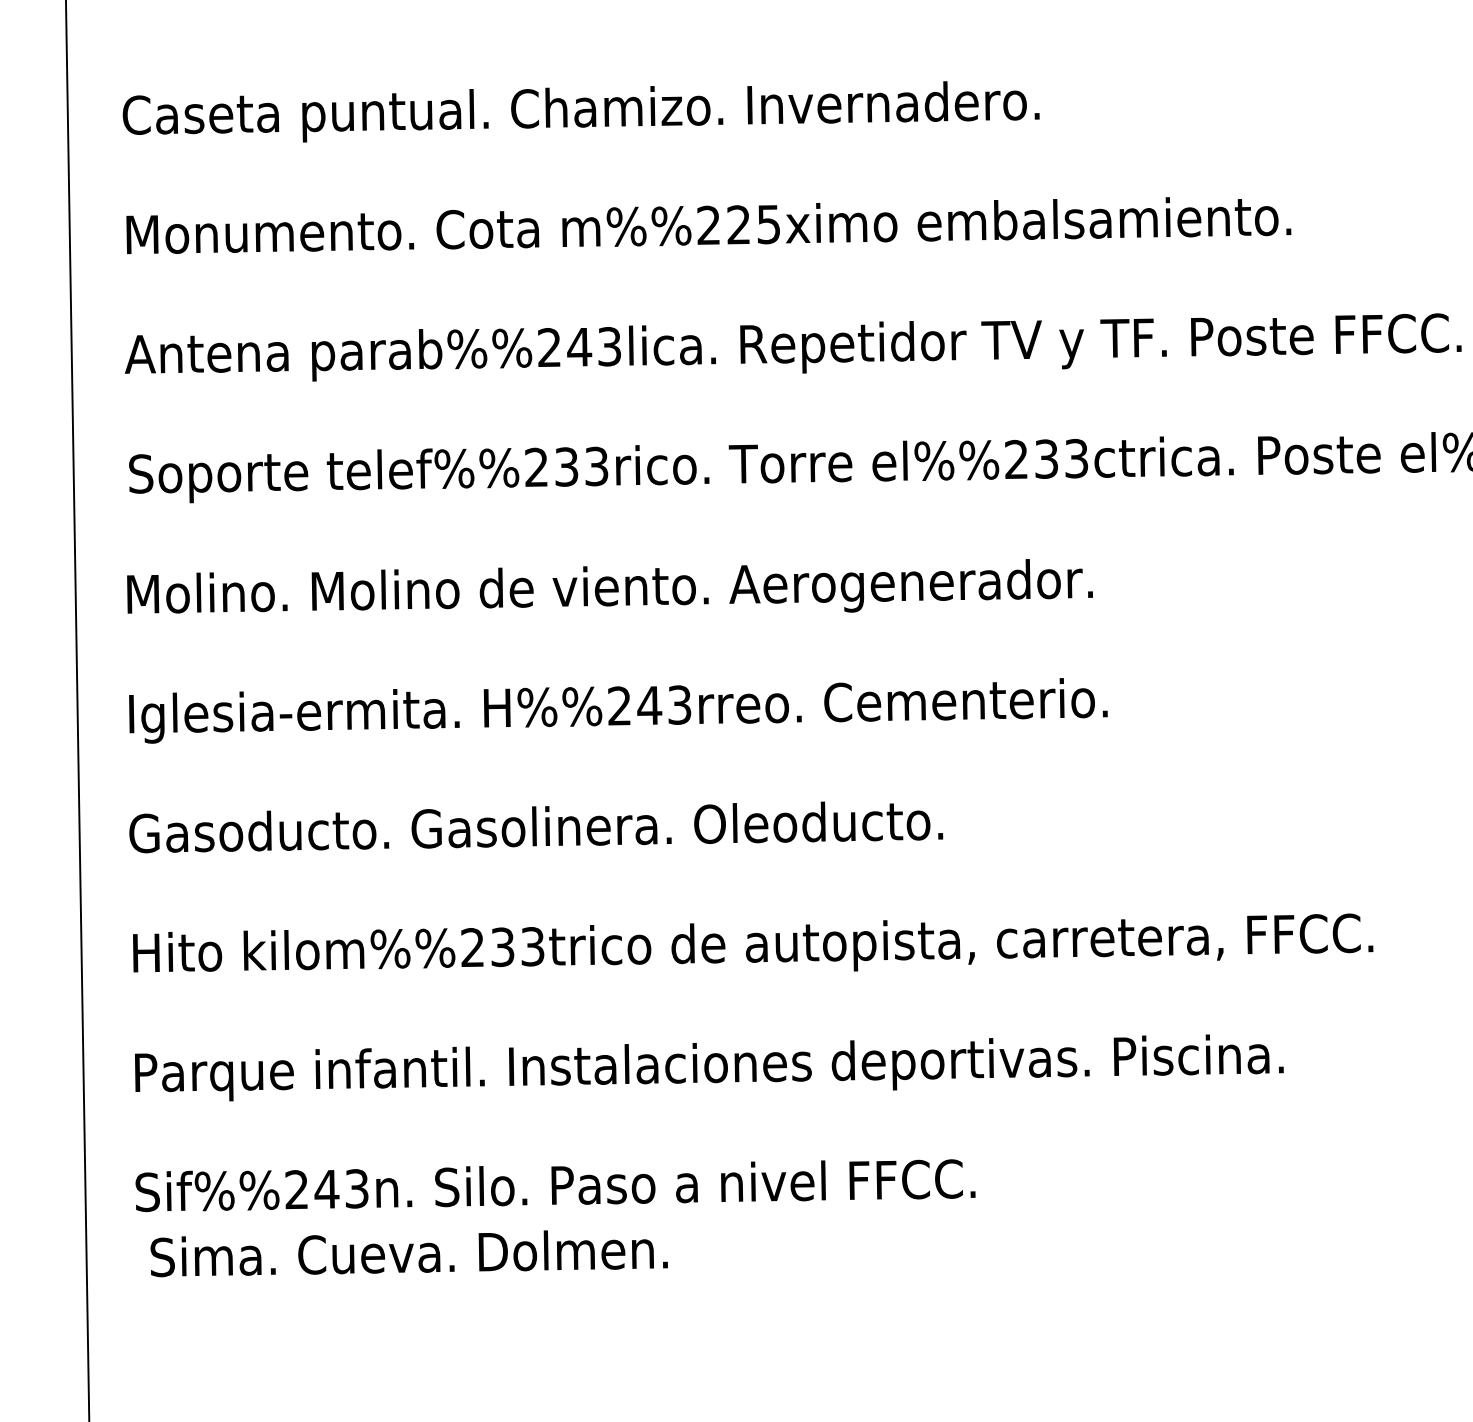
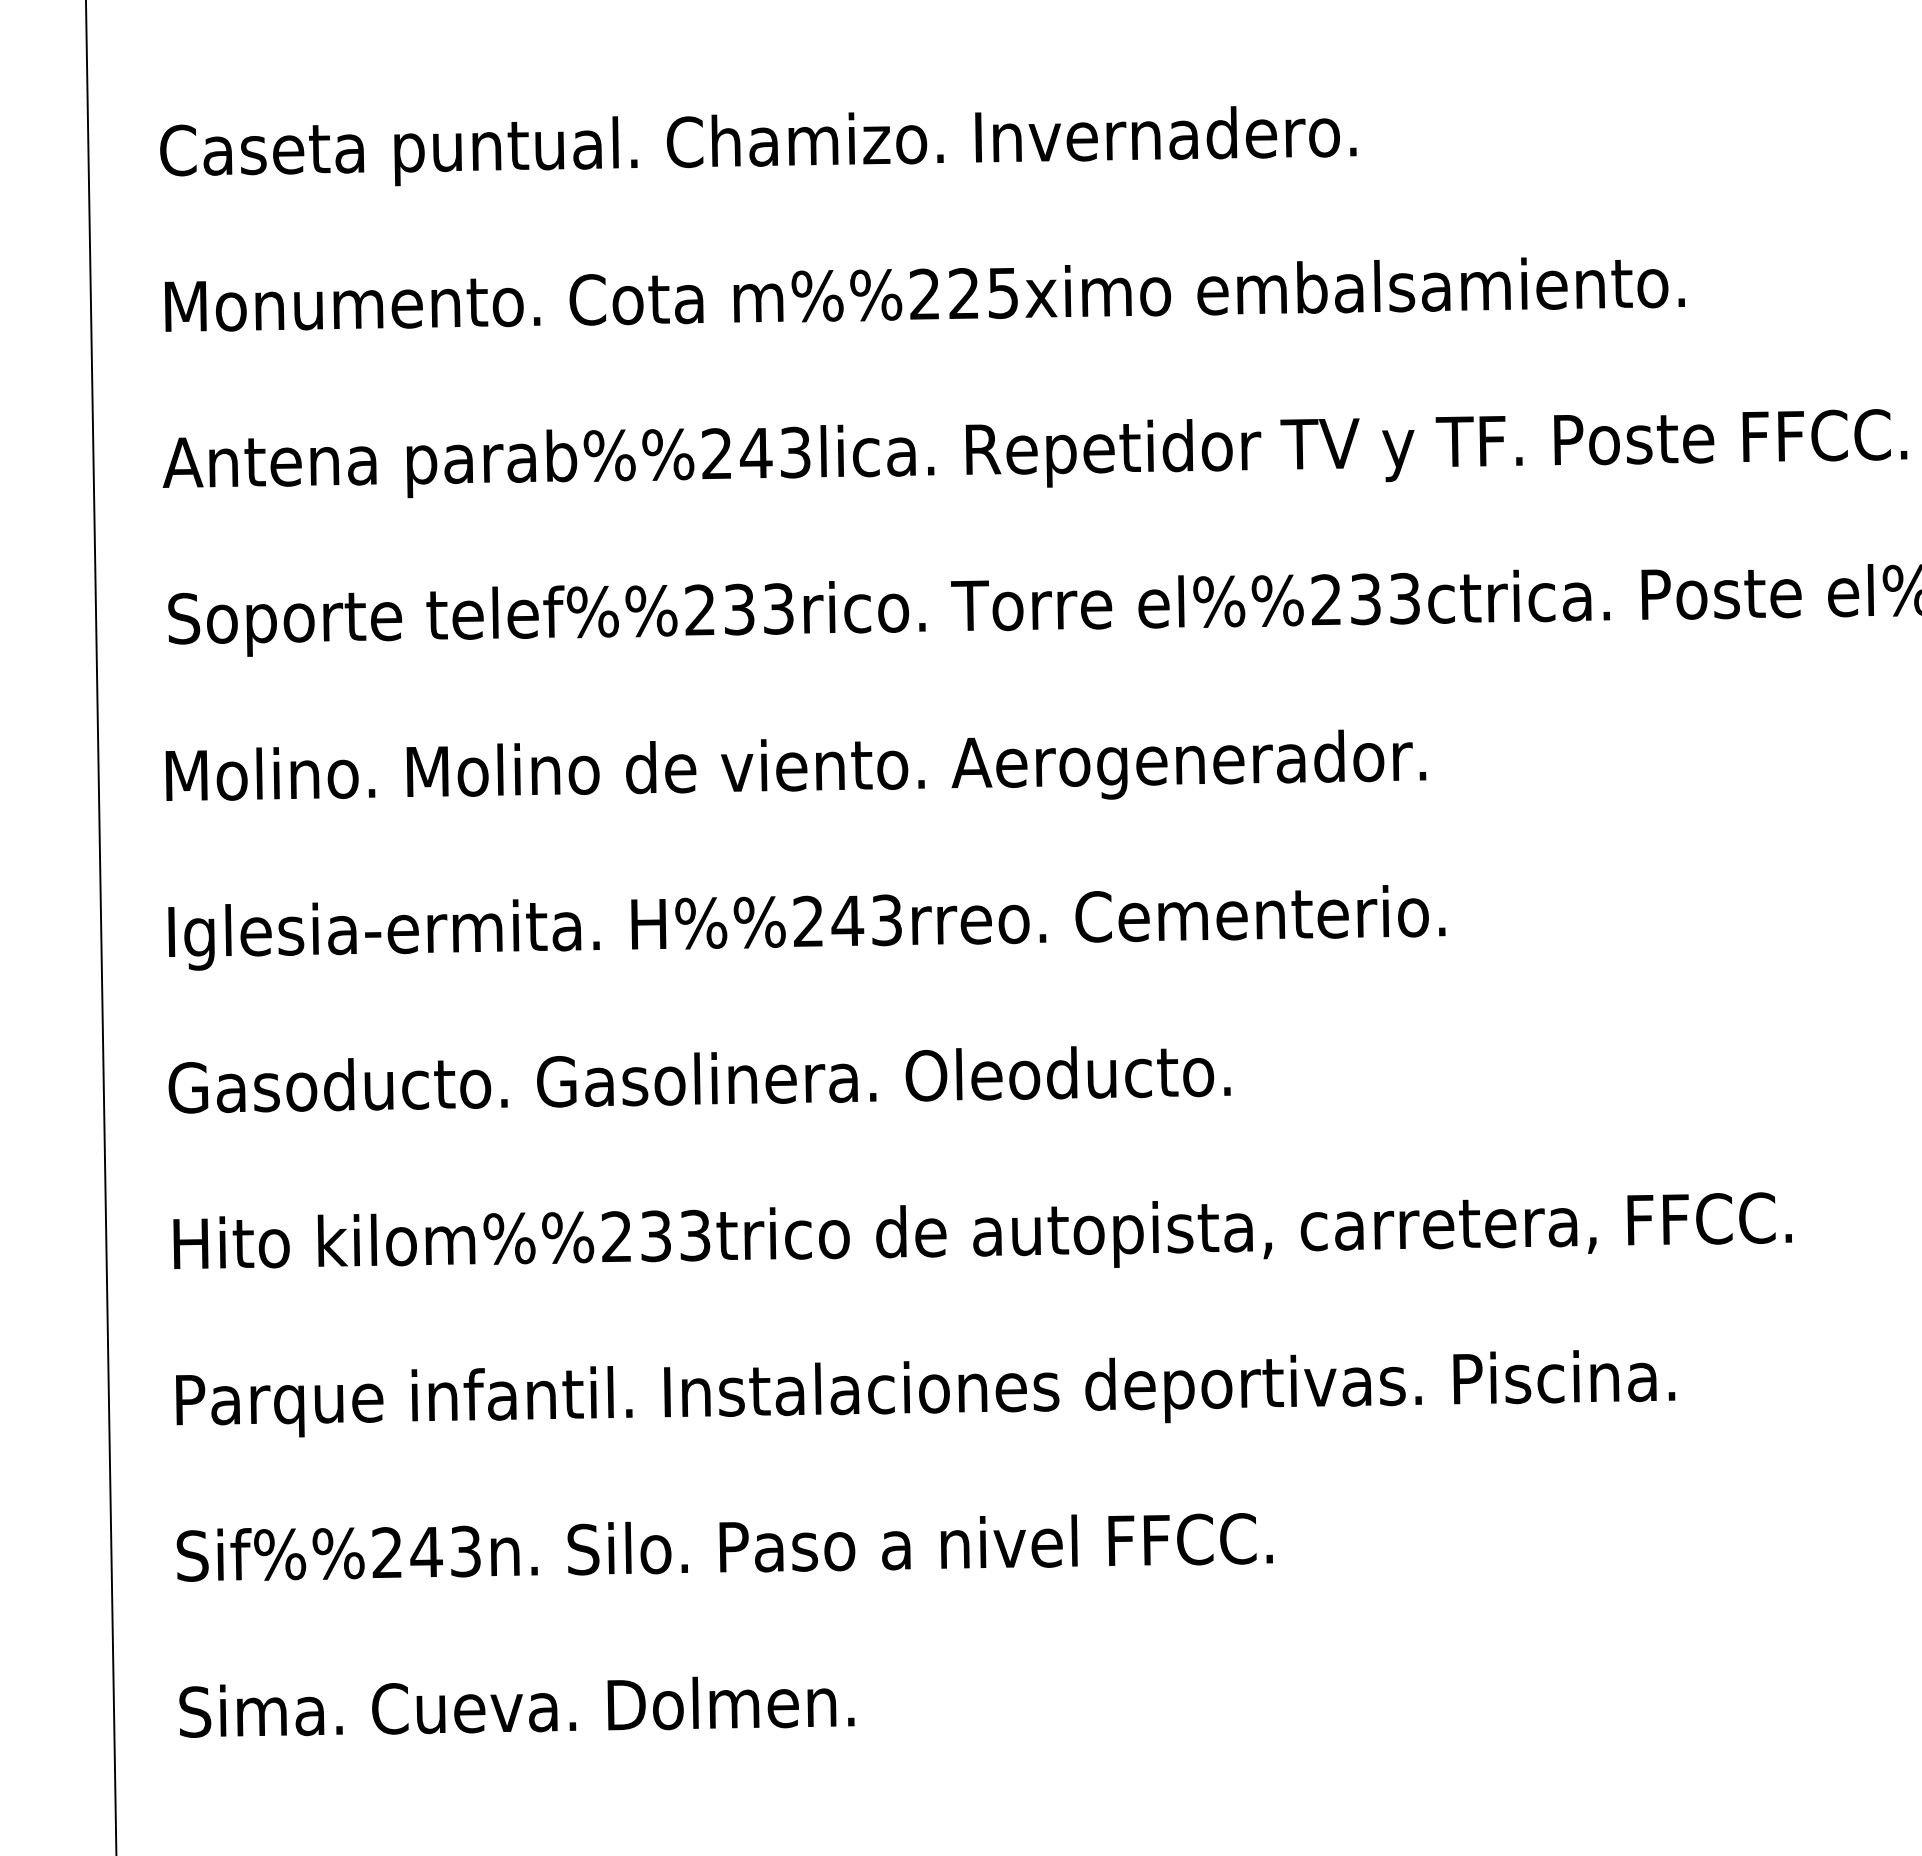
text: (408, 1253) -> (516, 1706), moved

